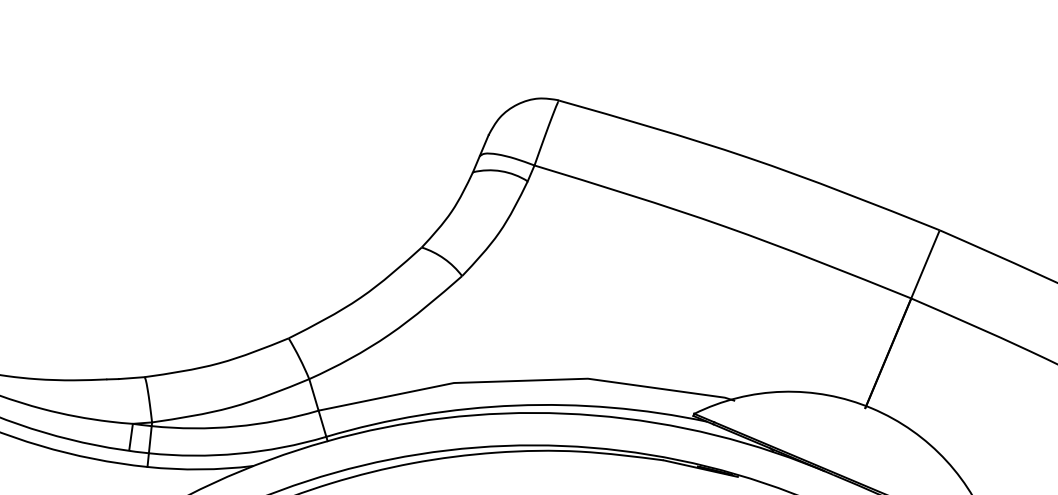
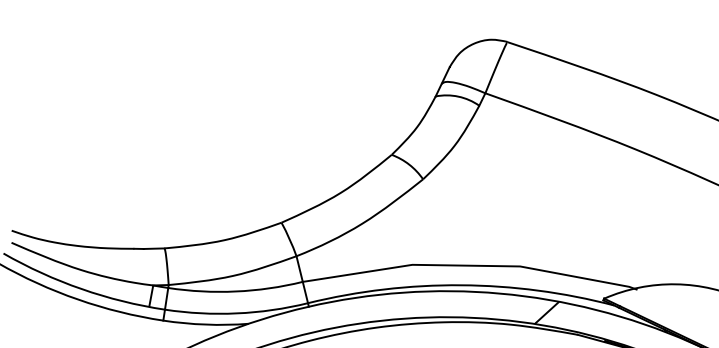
hatch: (623, 434) -> (546, 312), added

